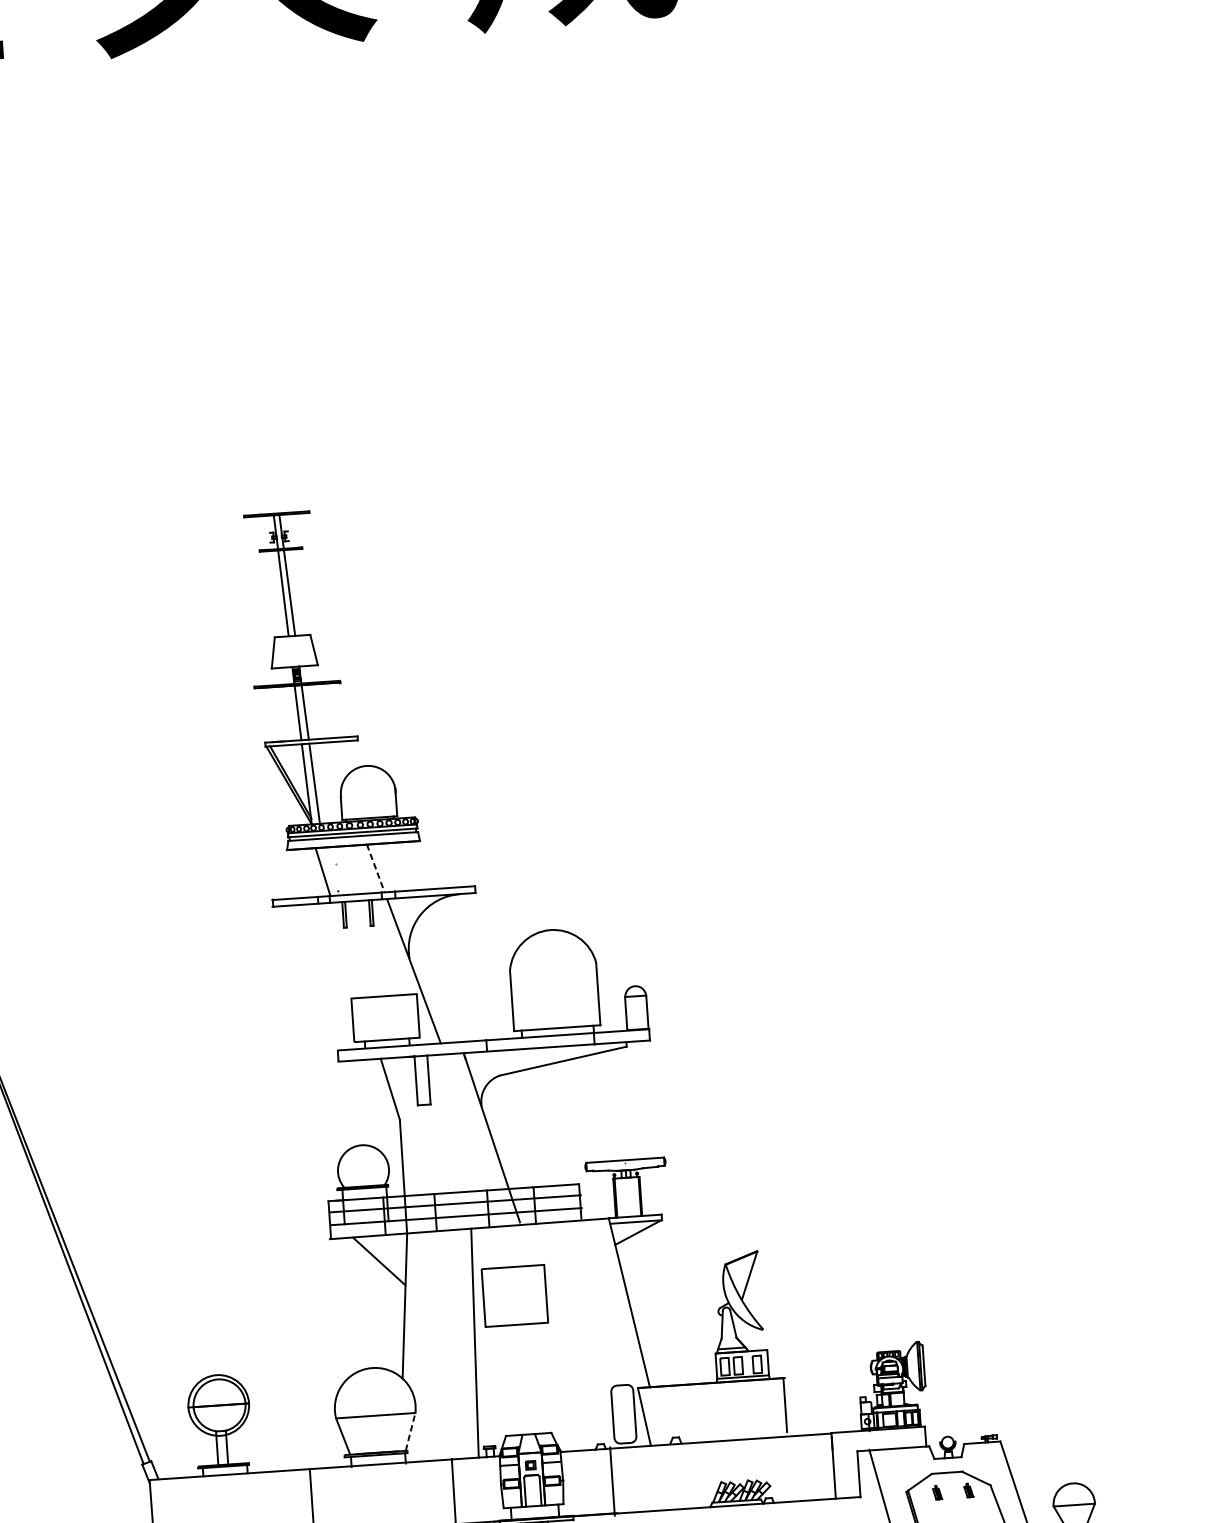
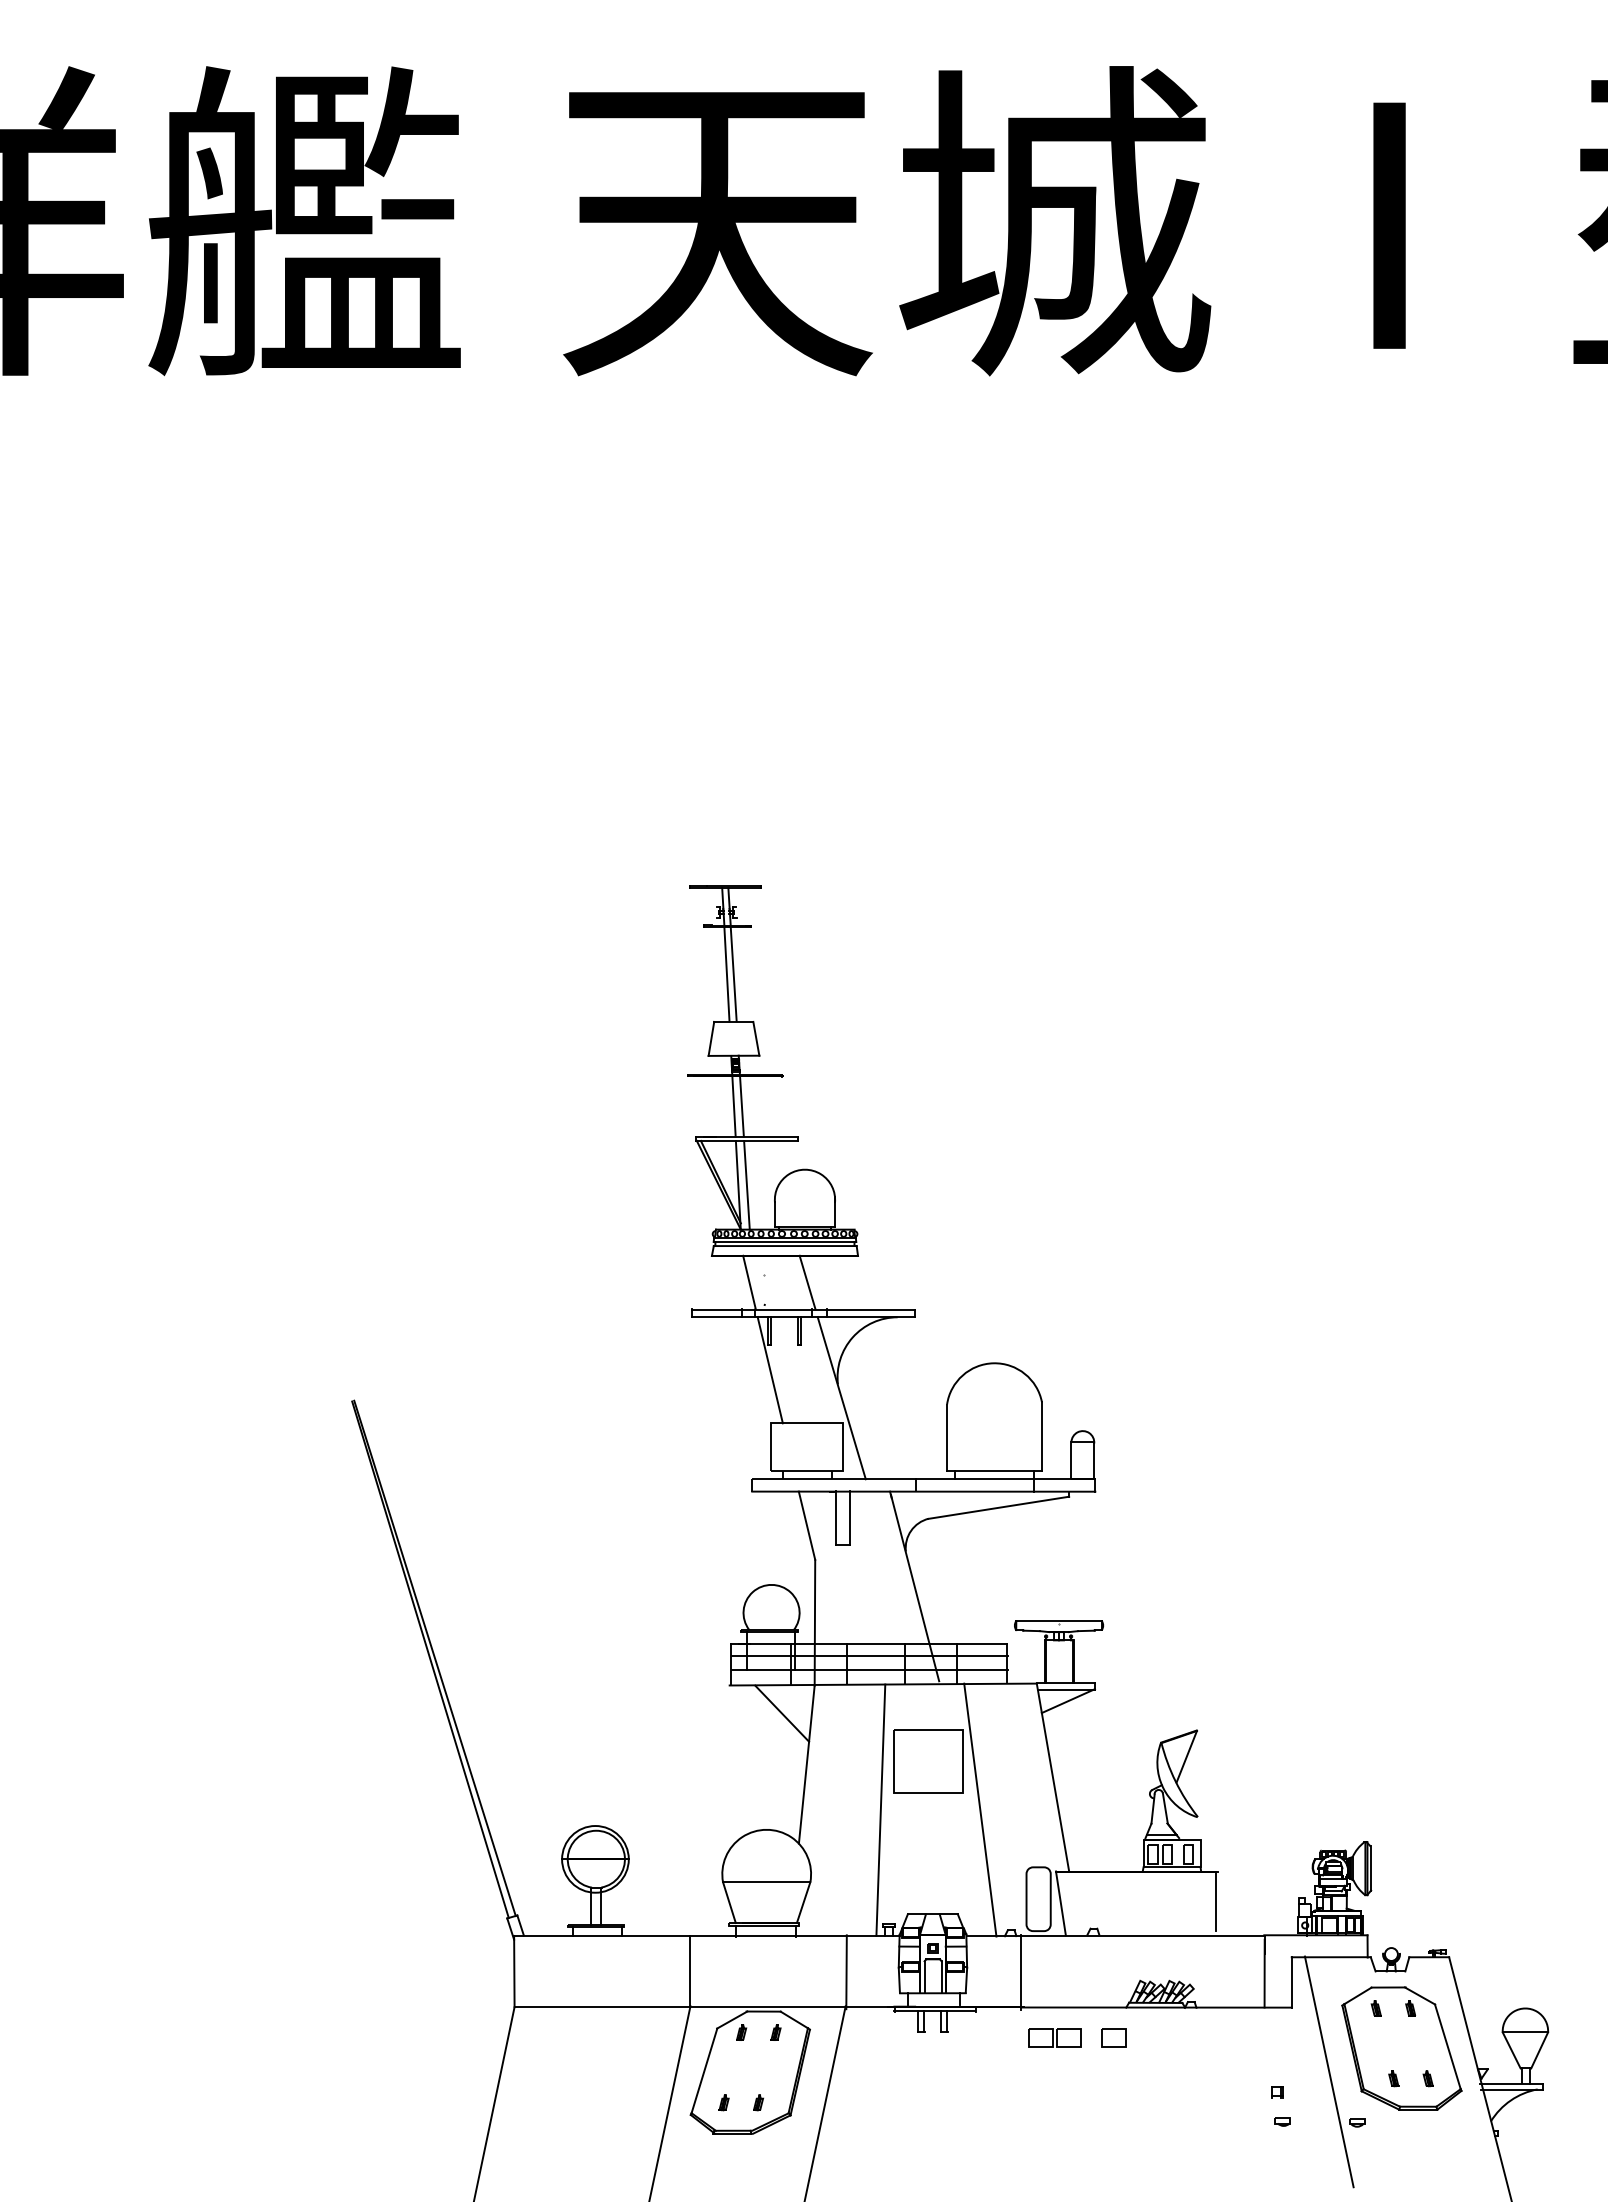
line: (375, 869) -> (807, 1283), dashed -> solid
line: (346, 950) -> (769, 1370), added
line: (565, 1336) -> (980, 1809), added
line: (410, 1431) -> (803, 1902), dashed -> solid

